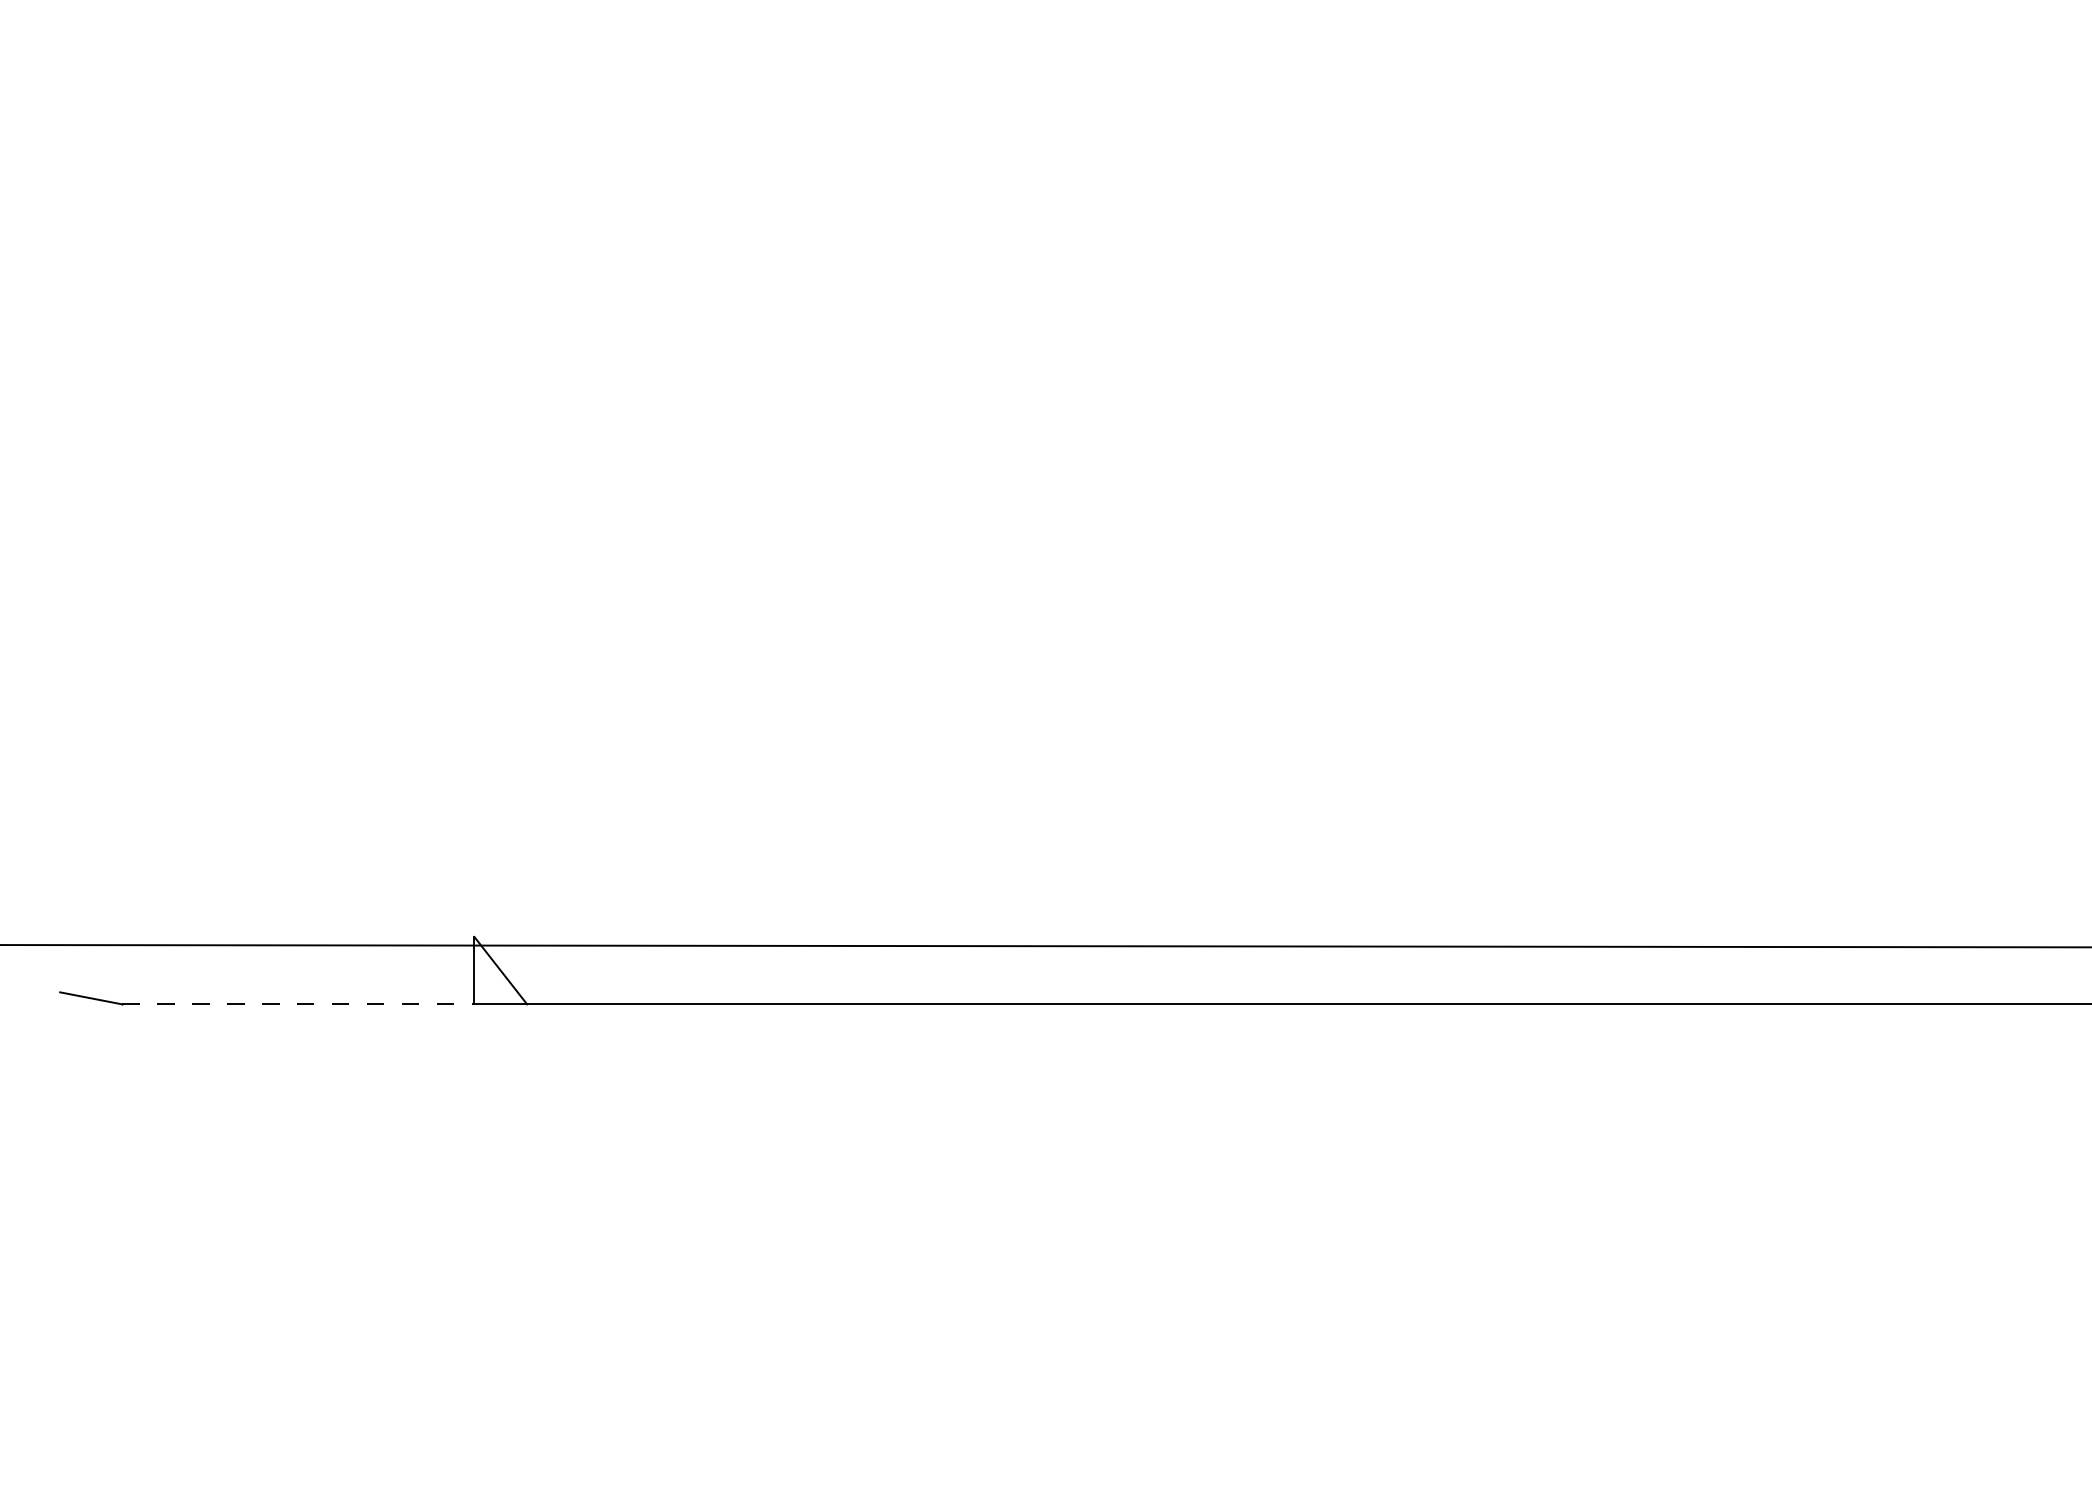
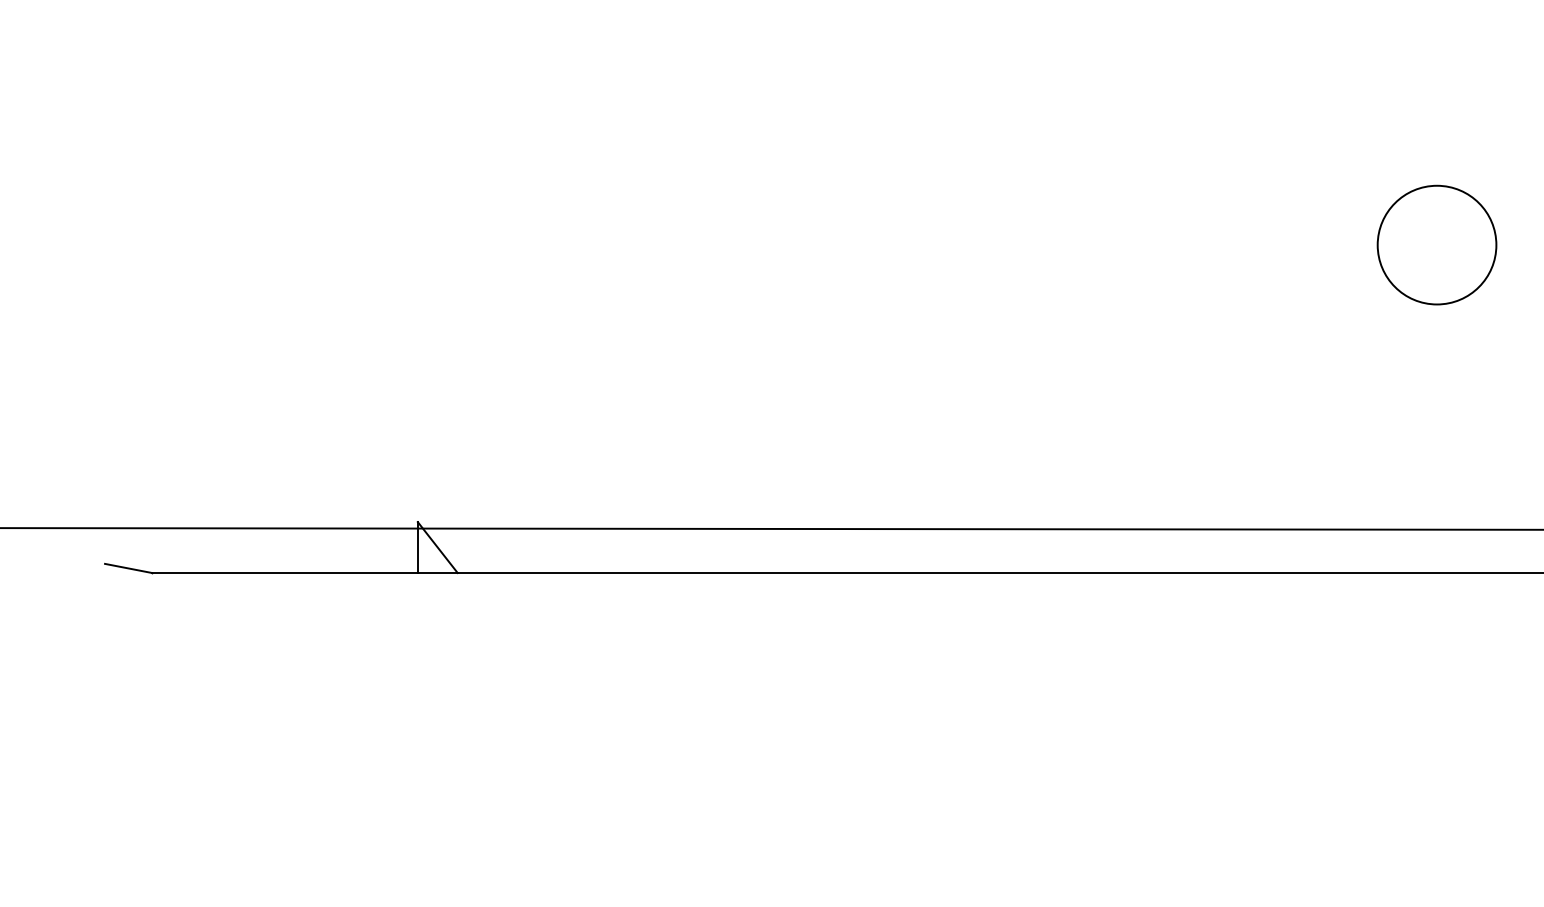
circle: (1823, 569) -> (1436, 244), added
line: (298, 1004) -> (285, 573), dashed -> solid

